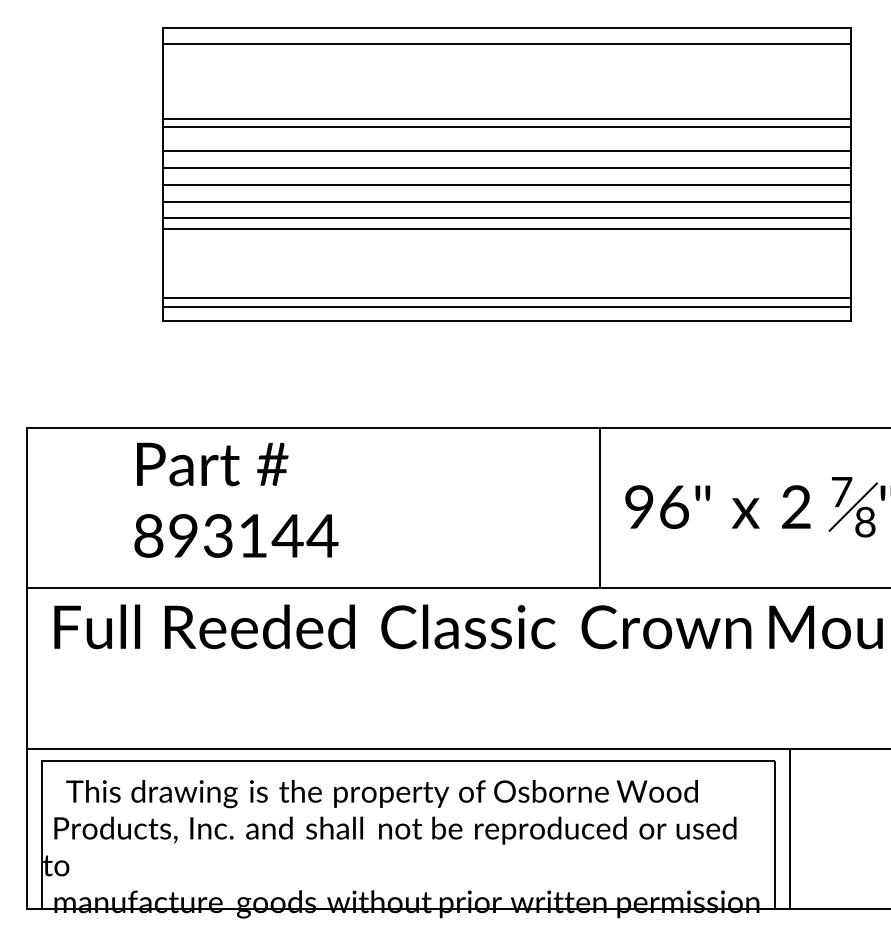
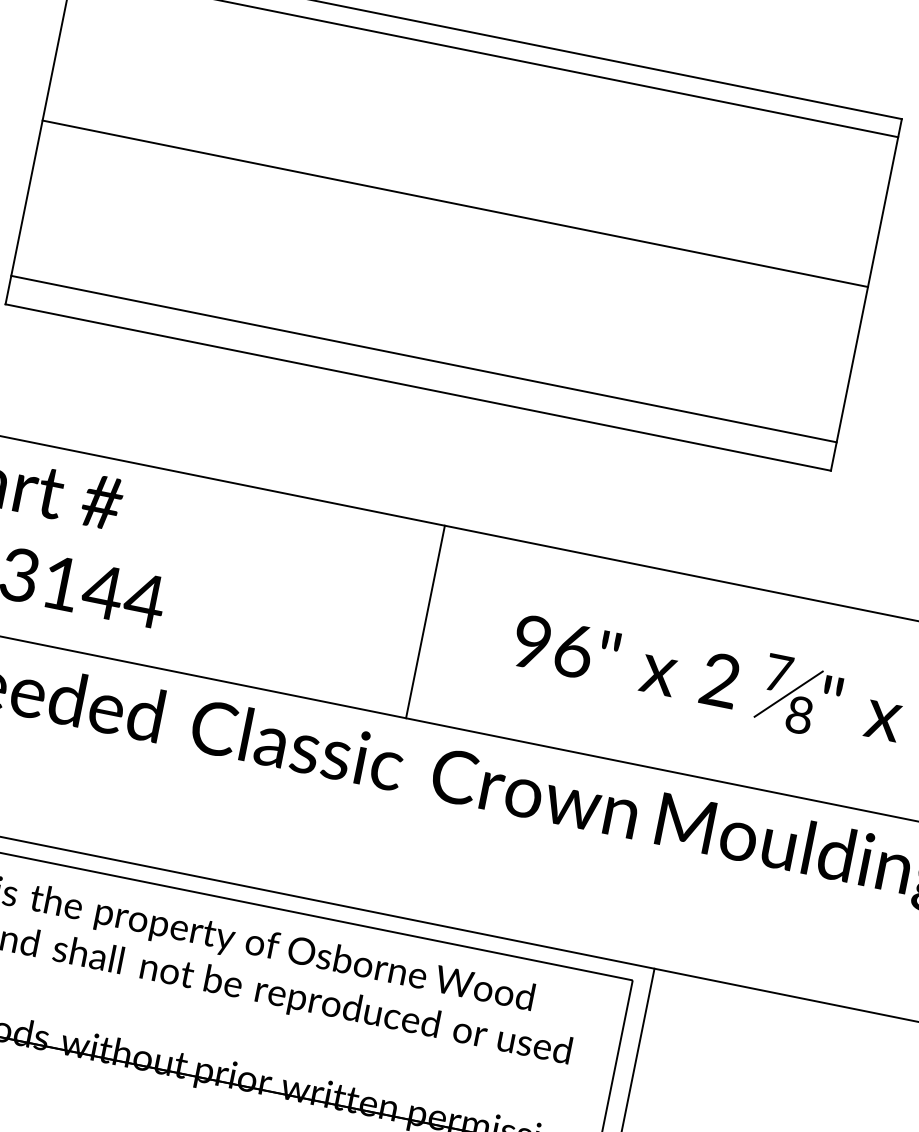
line: (507, 119) -> (467, 145), removed
line: (507, 126) -> (465, 153), removed
line: (507, 151) -> (459, 183), removed
line: (507, 185) -> (451, 224), removed
line: (507, 202) -> (447, 244), removed
line: (507, 217) -> (443, 262), removed
line: (507, 229) -> (440, 277), removed
line: (507, 307) -> (422, 370), removed
line: (599, 507) -> (425, 621), moved

